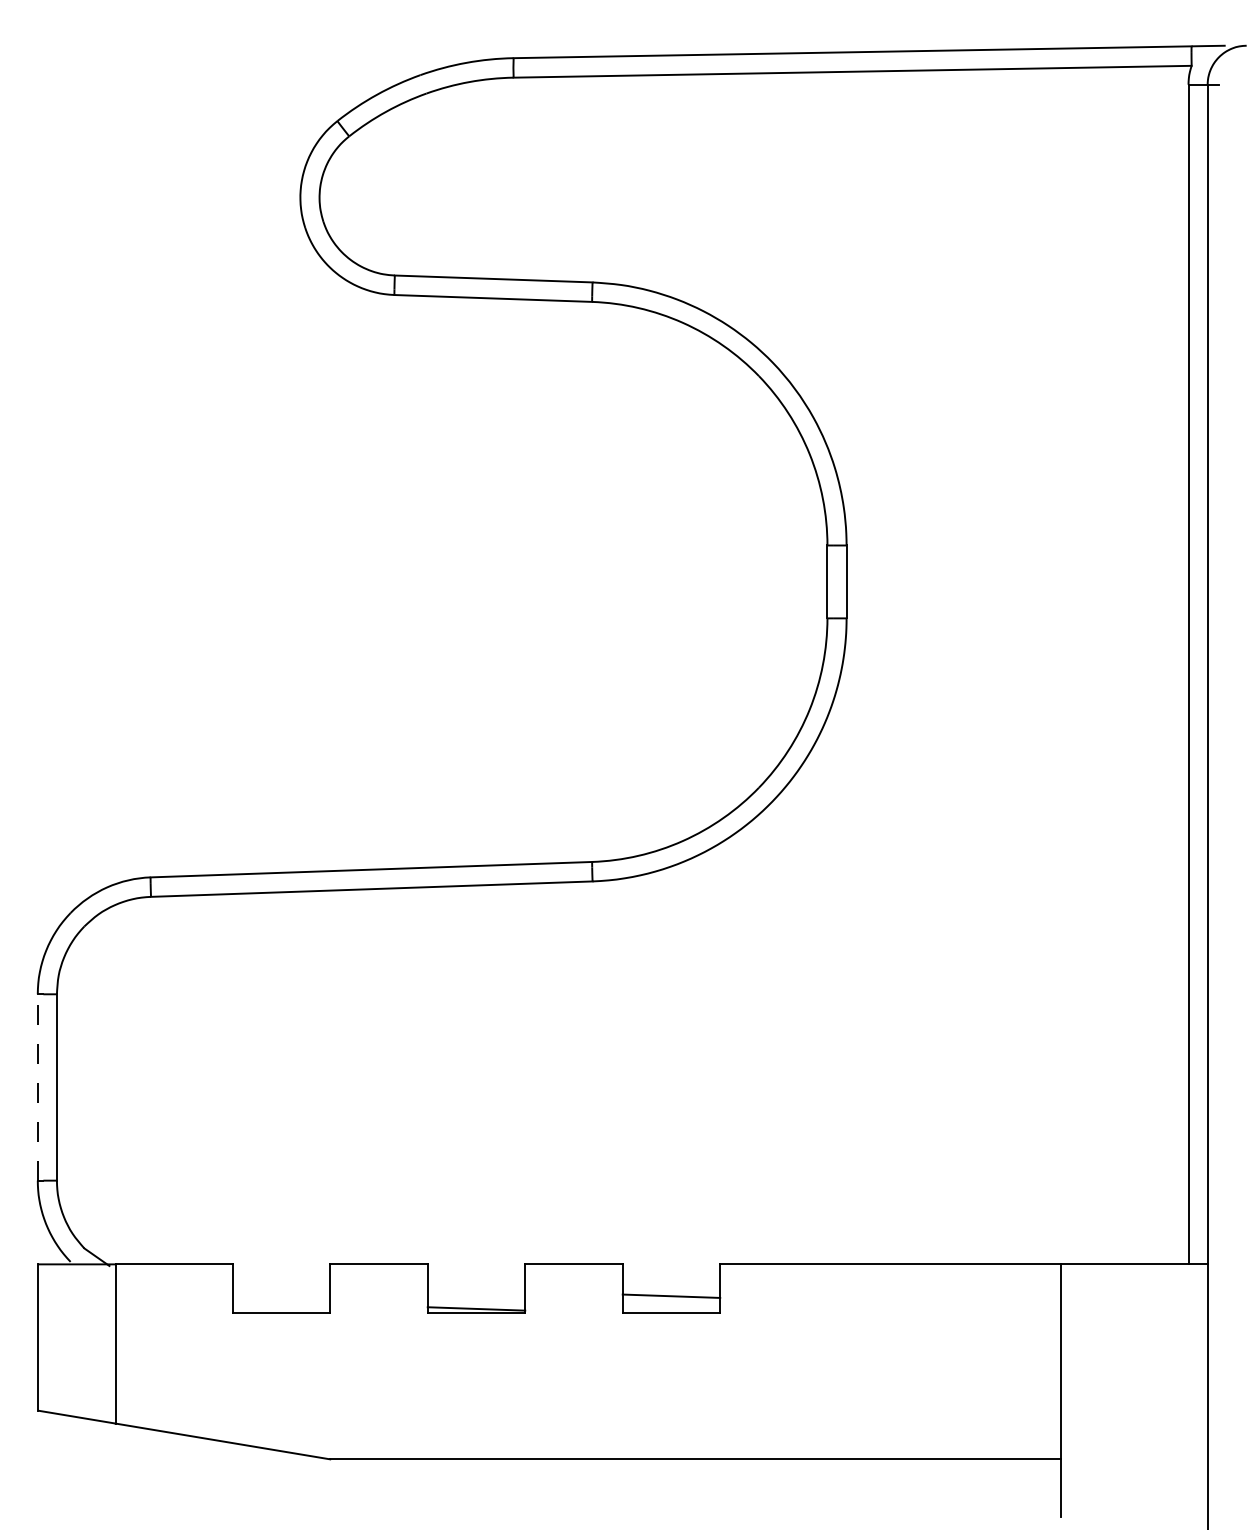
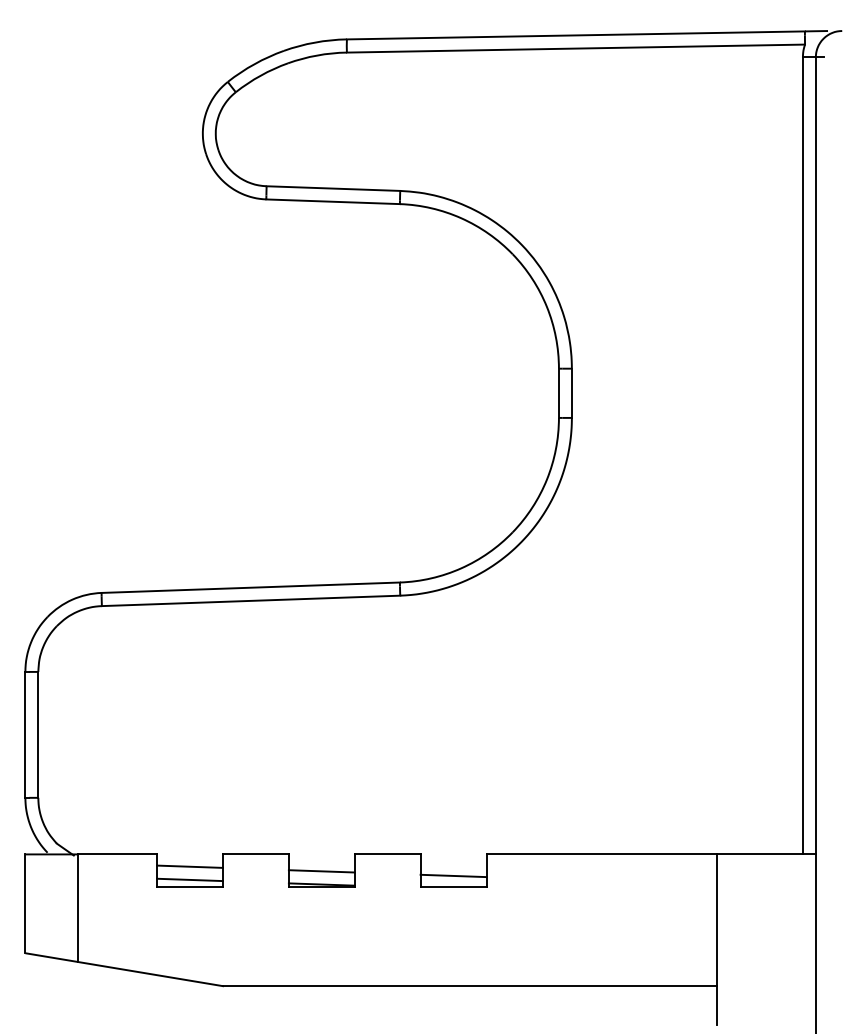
line: (37, 1086) -> (25, 734), dashed -> solid
line: (282, 1282) -> (190, 866), added
line: (476, 1289) -> (321, 871), added
line: (282, 1301) -> (190, 879), added

